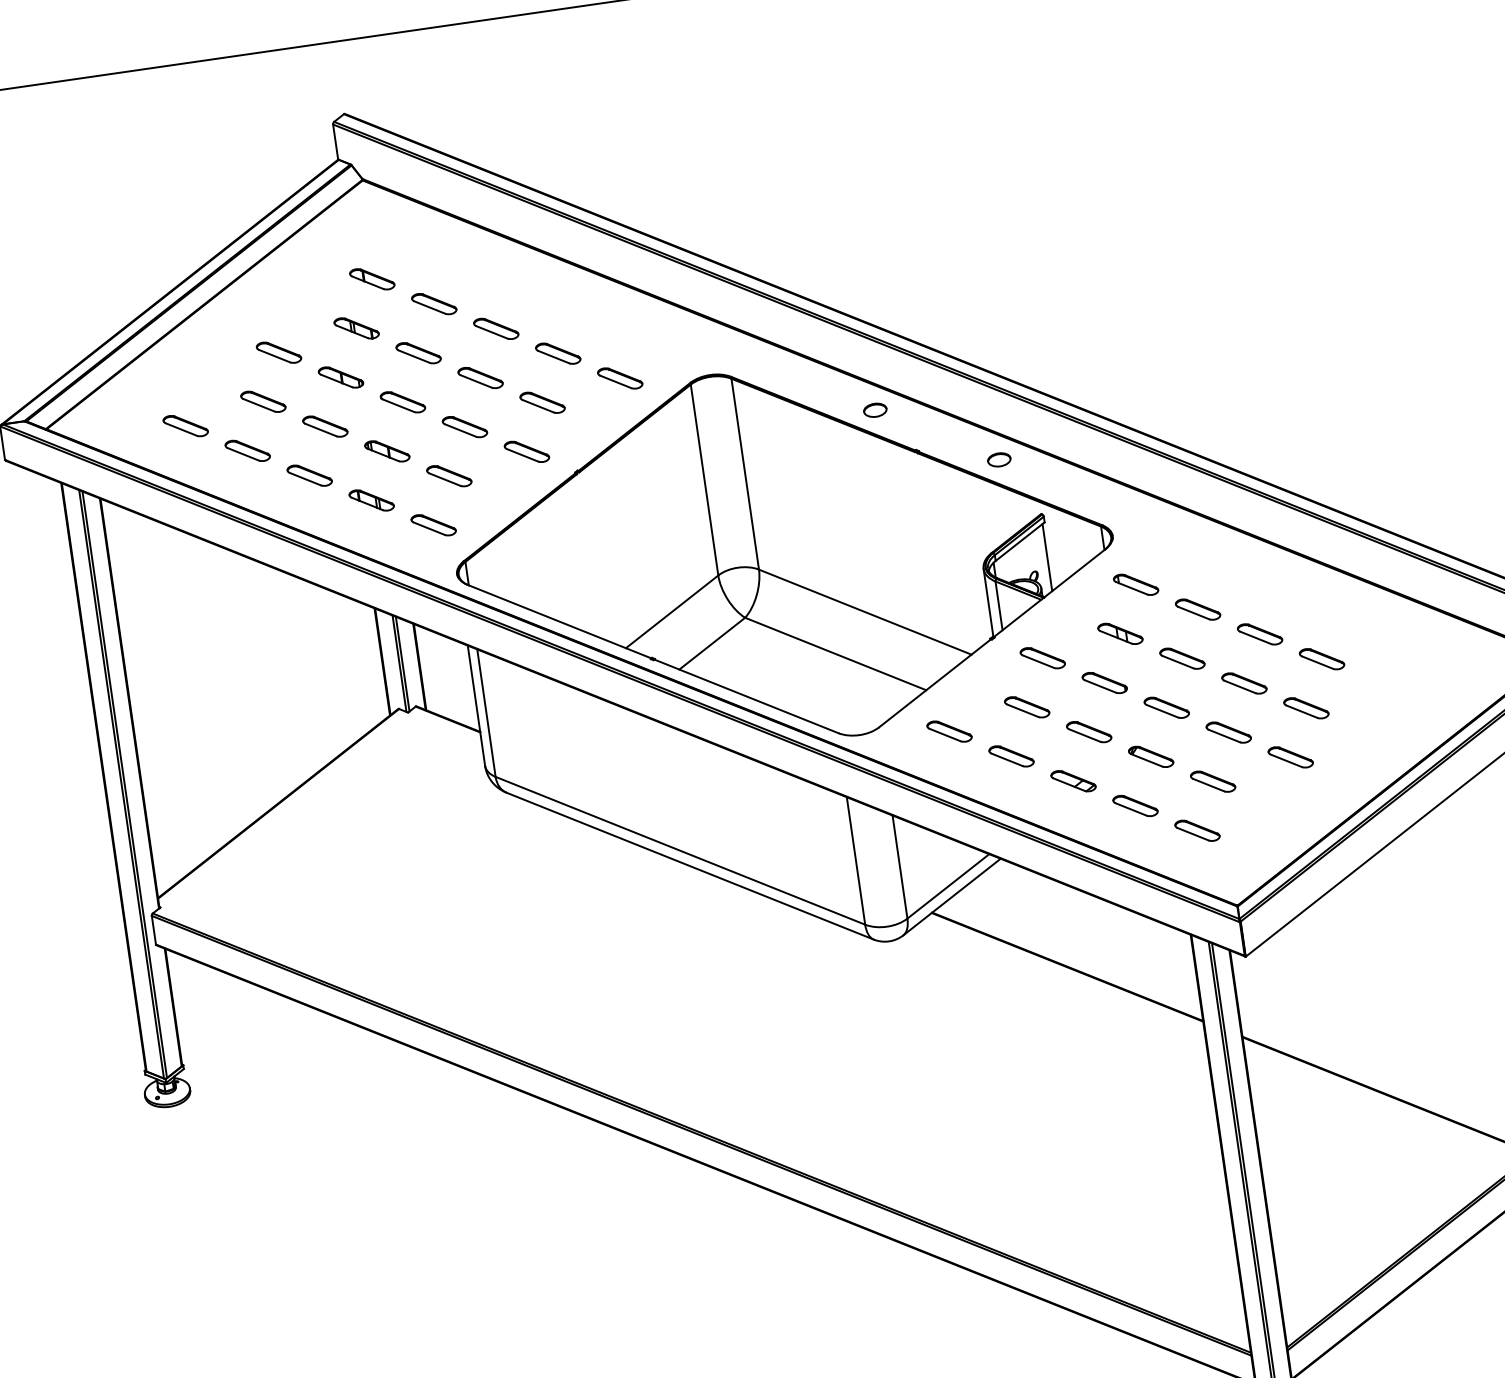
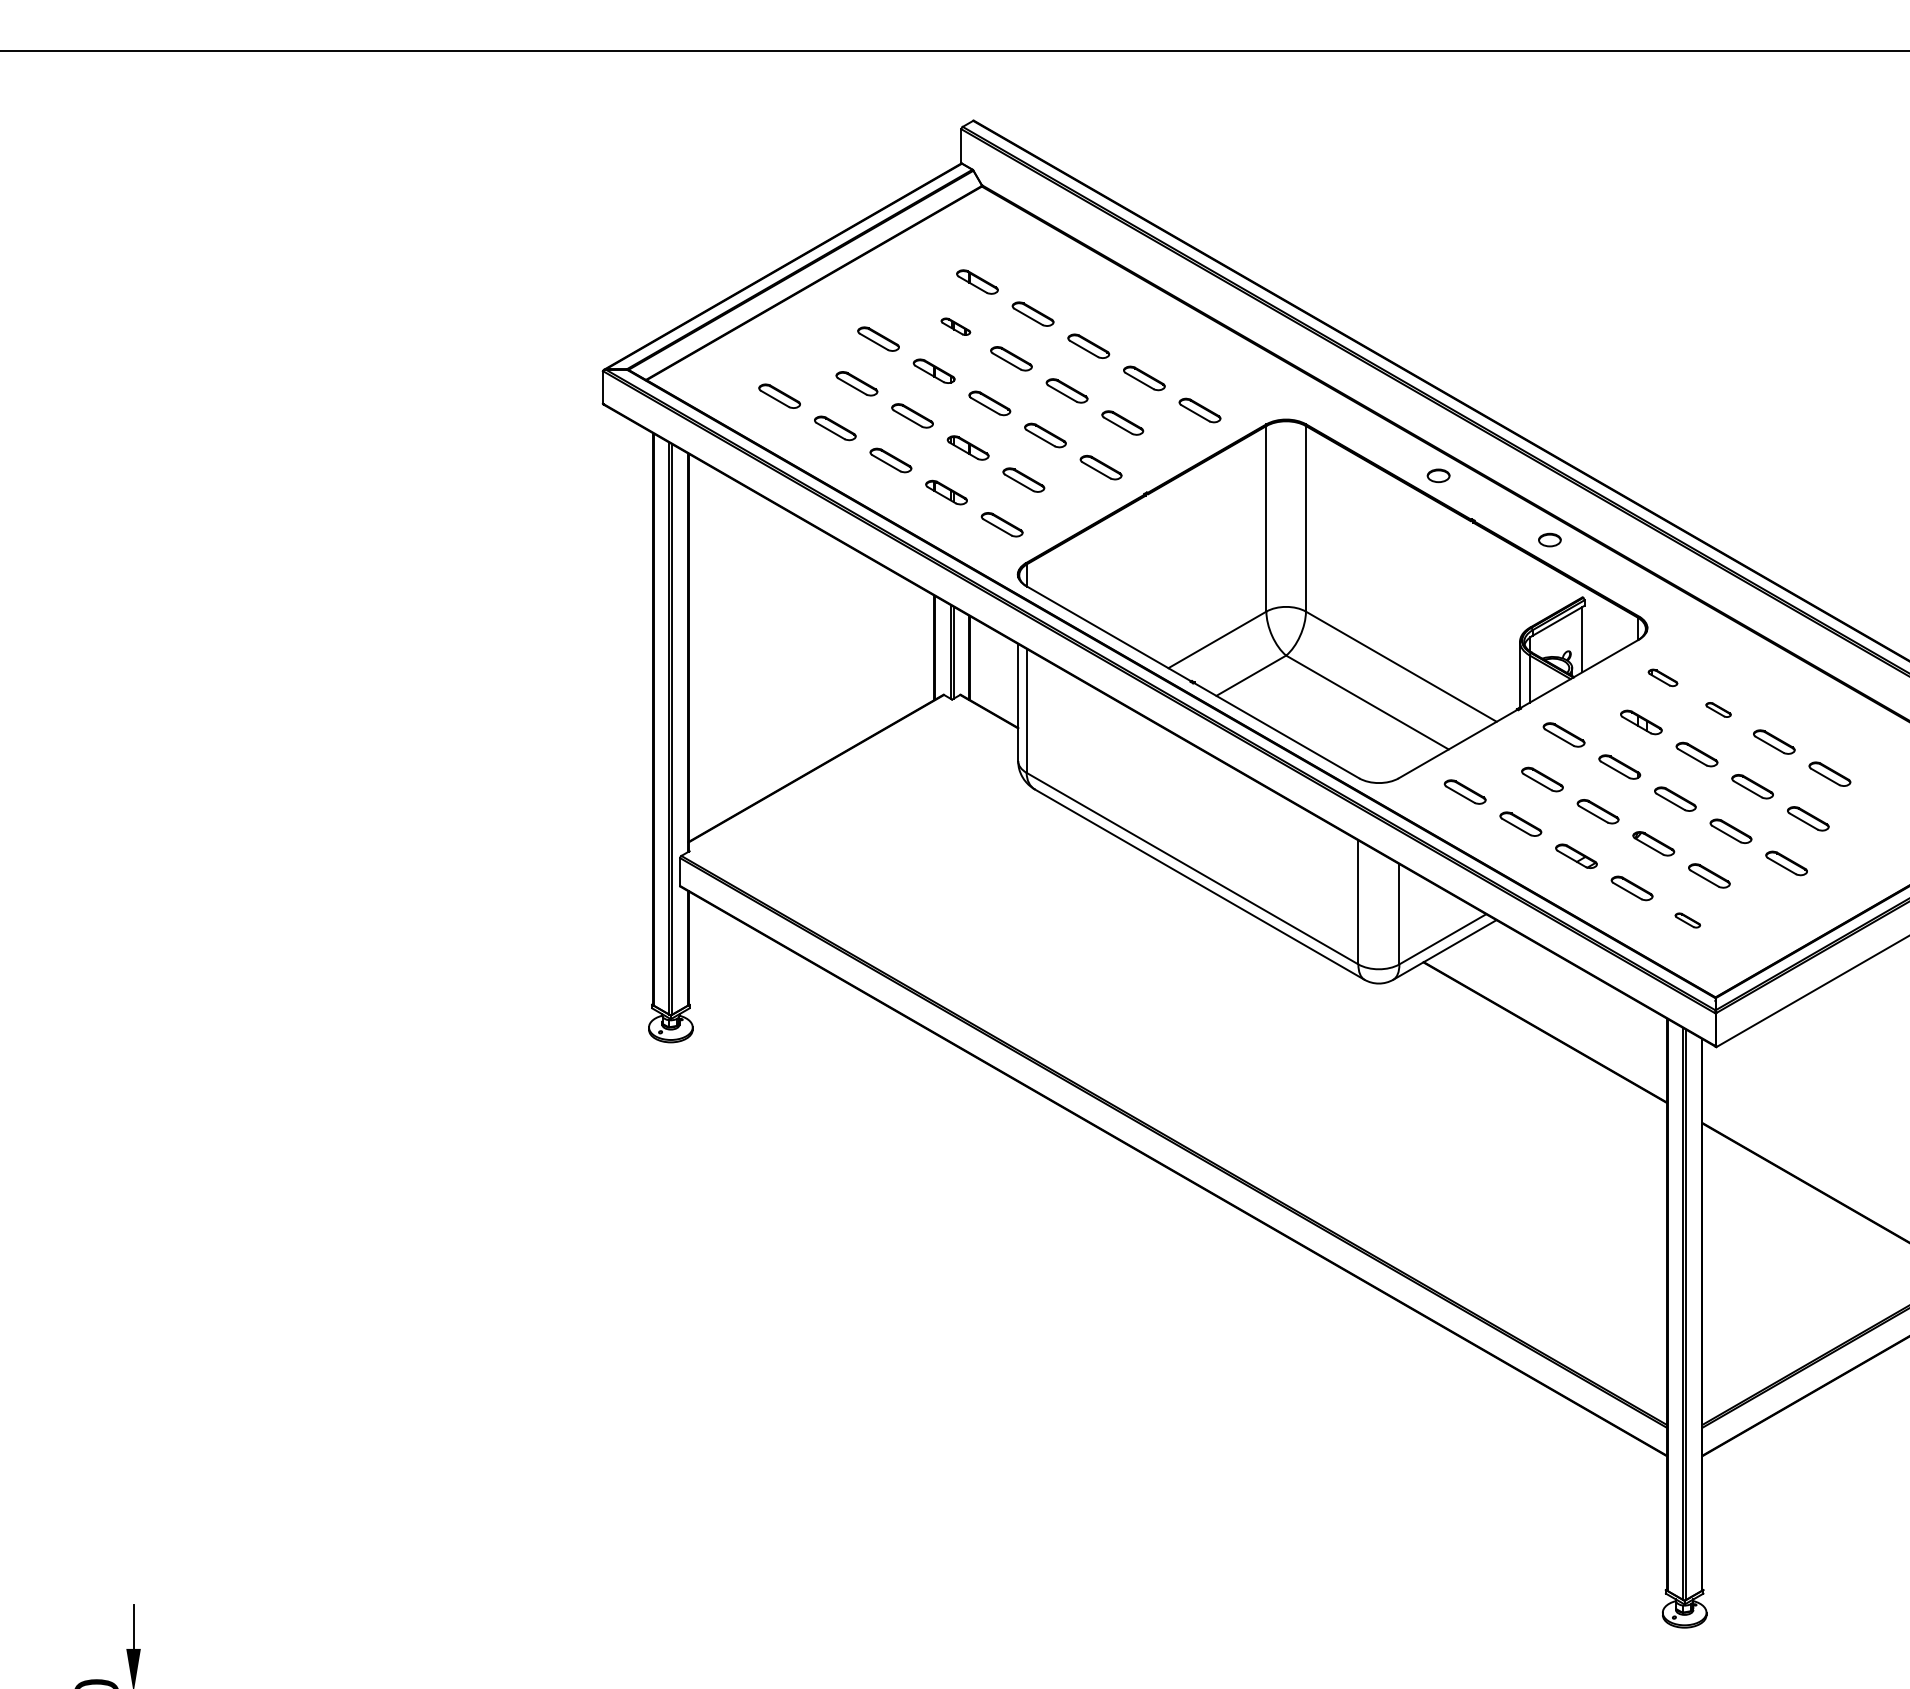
part: (356, 328) -> (955, 326), size x0.7
part: (1135, 584) -> (1662, 677), size x0.7
part: (1197, 609) -> (1718, 709), size x0.6
part: (1197, 830) -> (1687, 920), size x0.6

